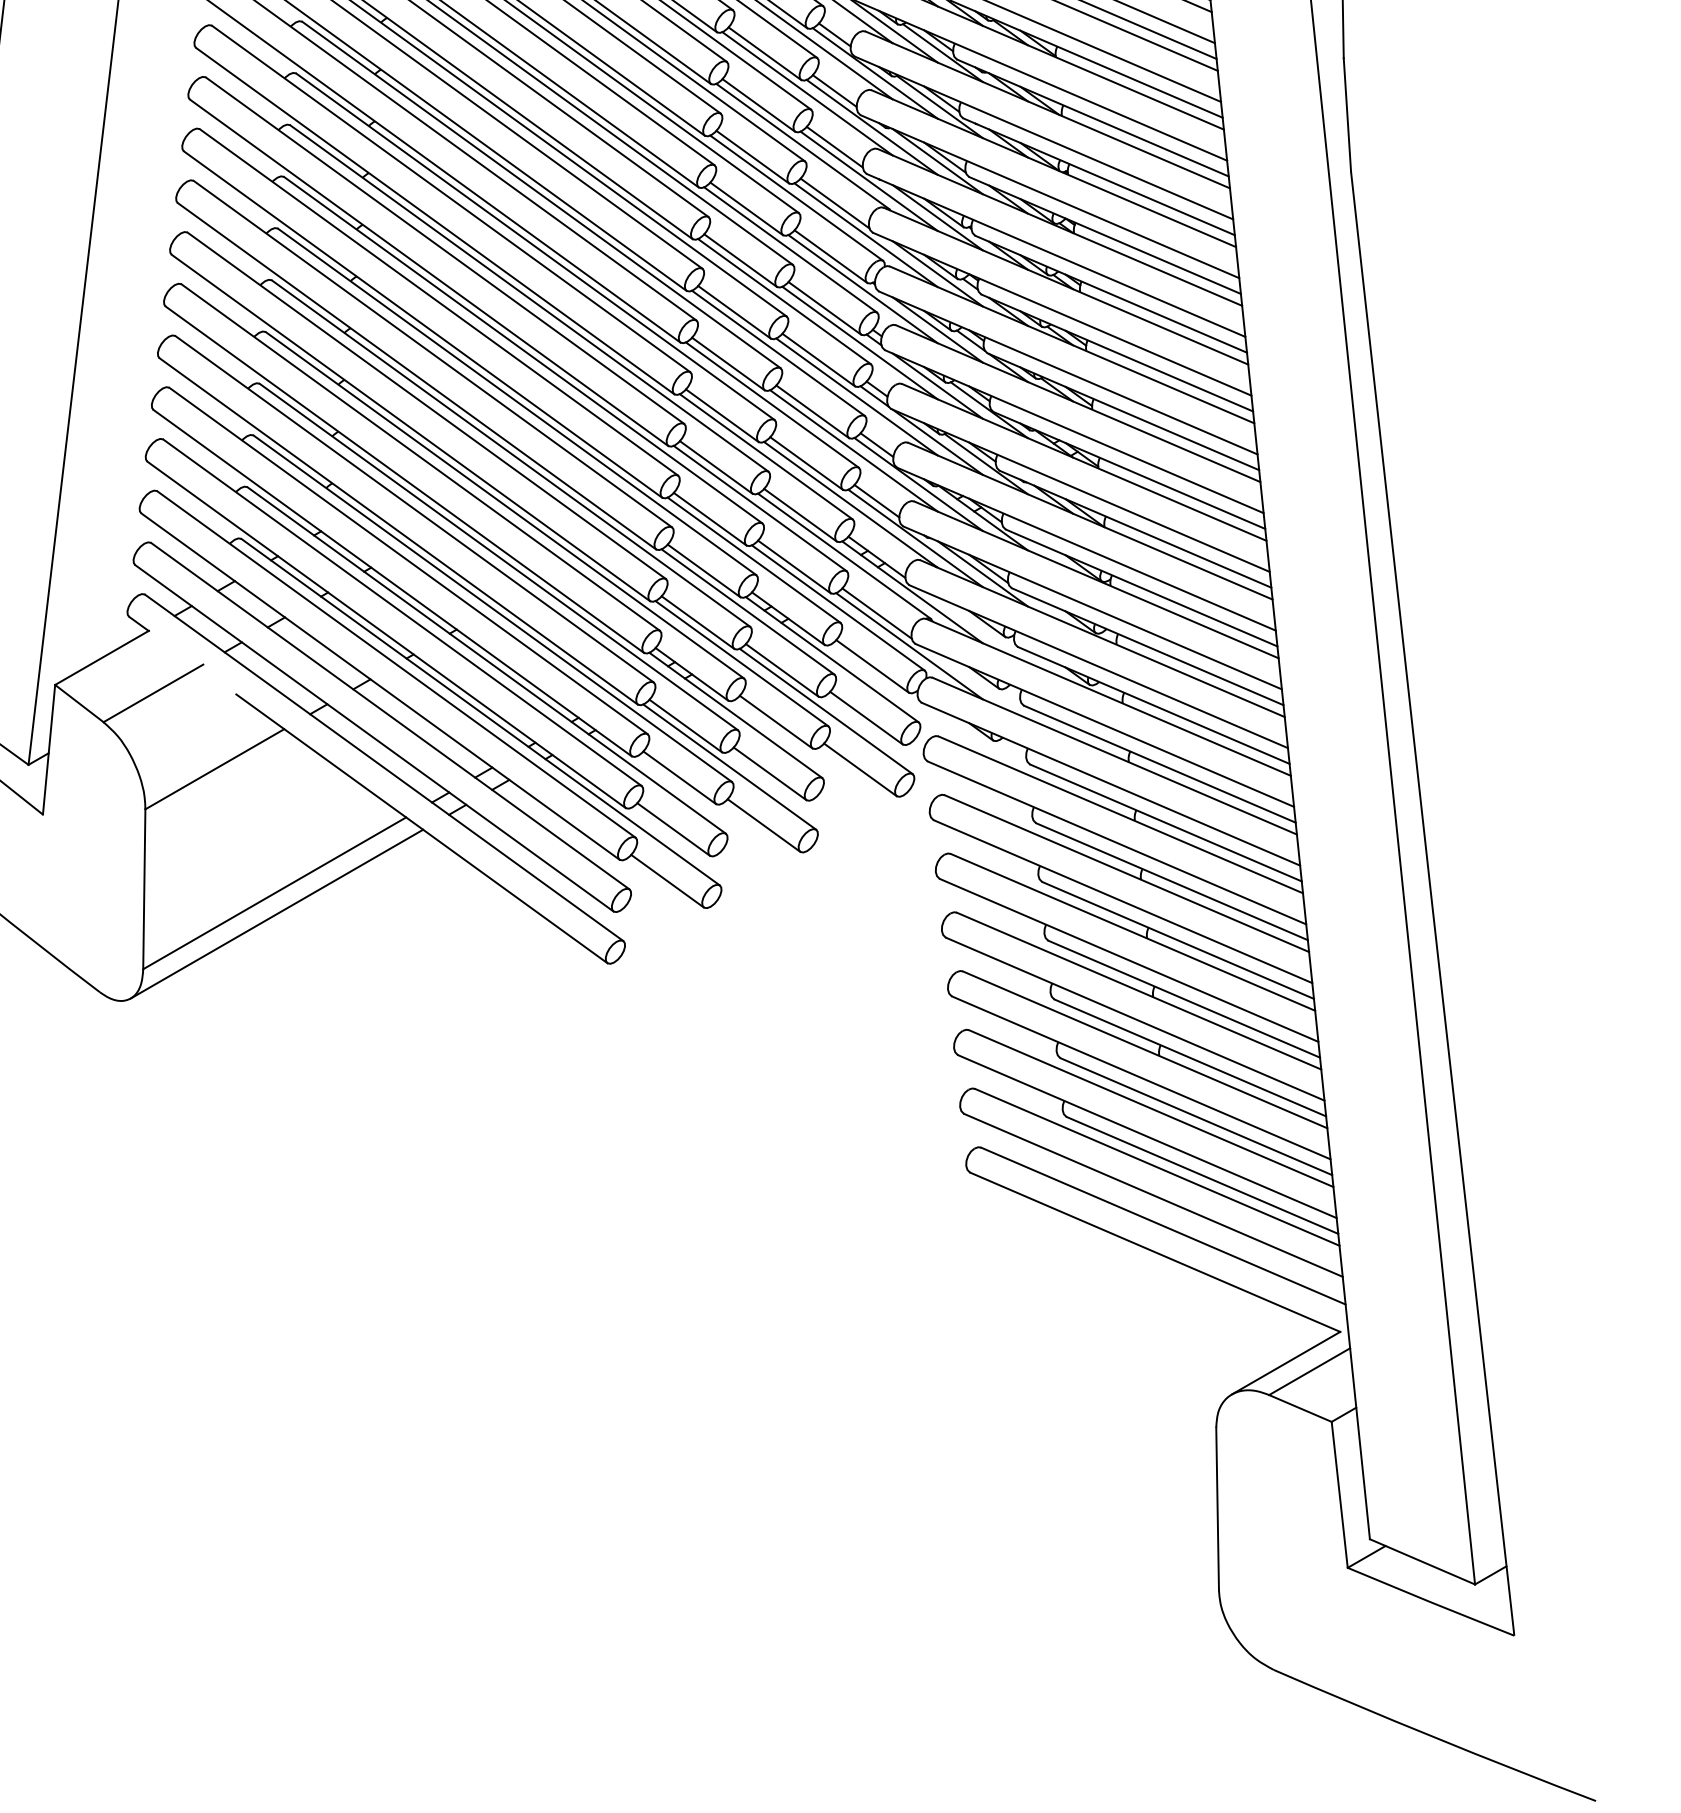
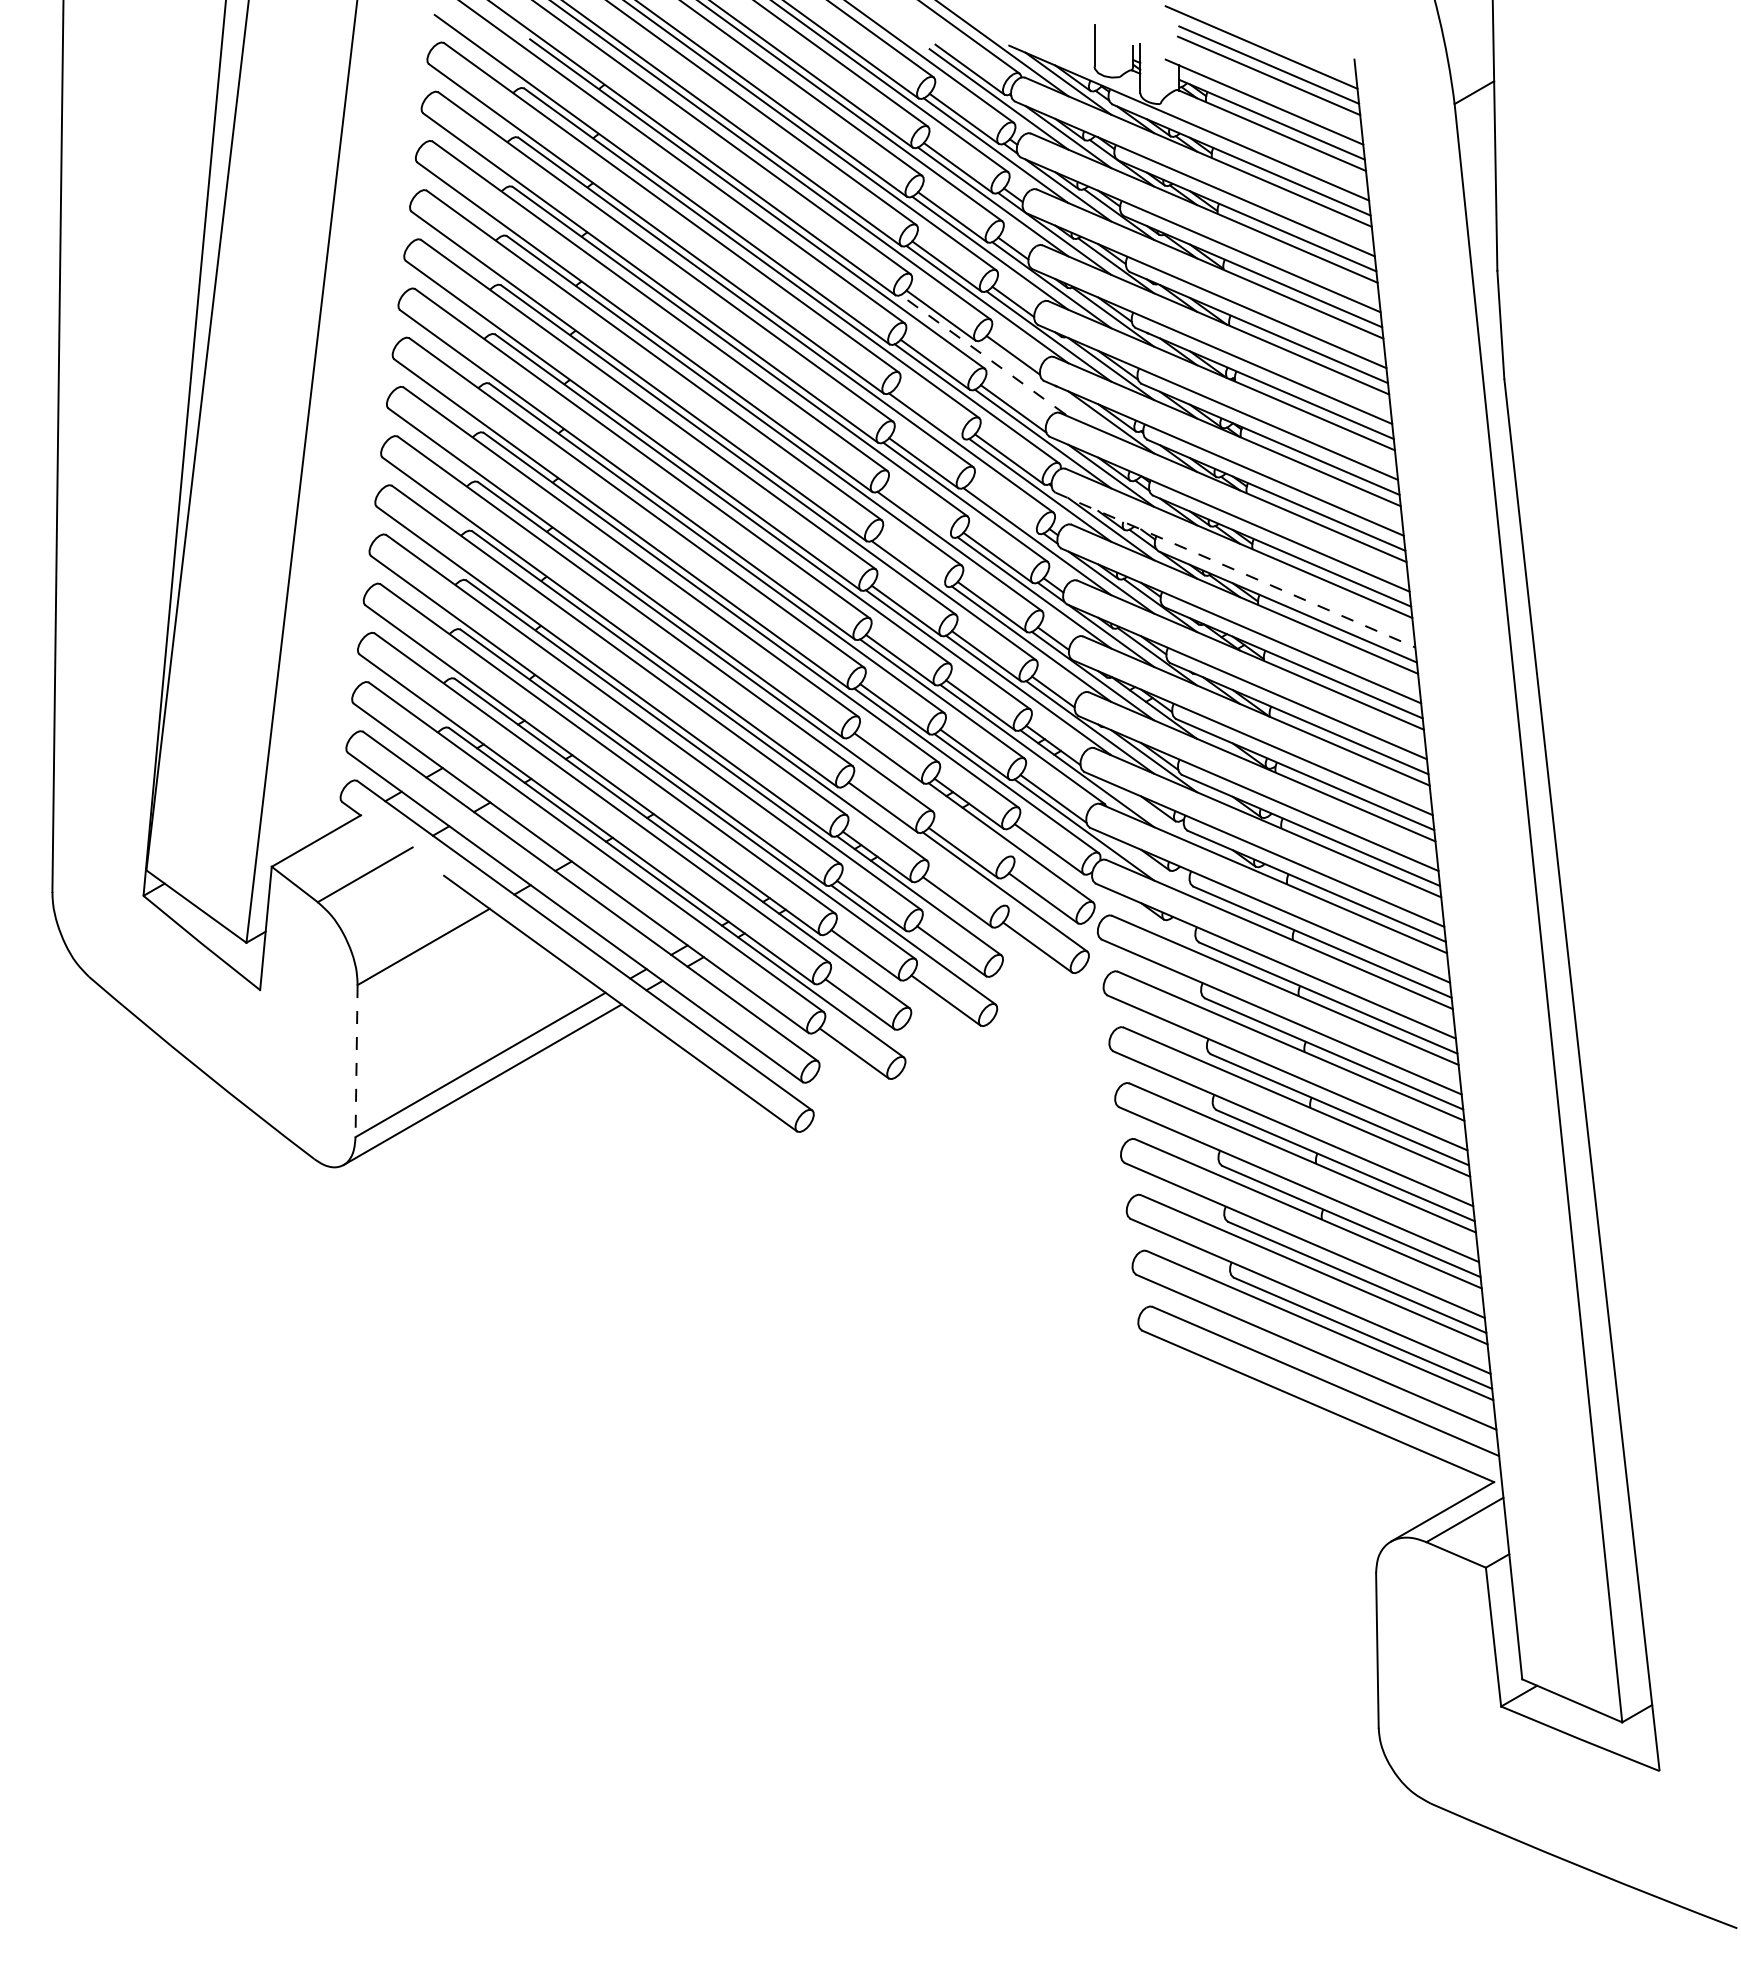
line: (802, 146) -> (982, 354), solid -> dashed
line: (868, 181) -> (1045, 387), removed
line: (745, 209) -> (928, 414), removed
line: (824, 308) -> (1003, 508), removed
line: (734, 312) -> (917, 512), removed
line: (727, 363) -> (911, 561), removed
line: (1068, 373) -> (1235, 570), solid -> dashed
line: (747, 611) -> (930, 796), removed
line: (741, 663) -> (924, 846), removed
line: (144, 889) -> (356, 1061), solid -> dashed

